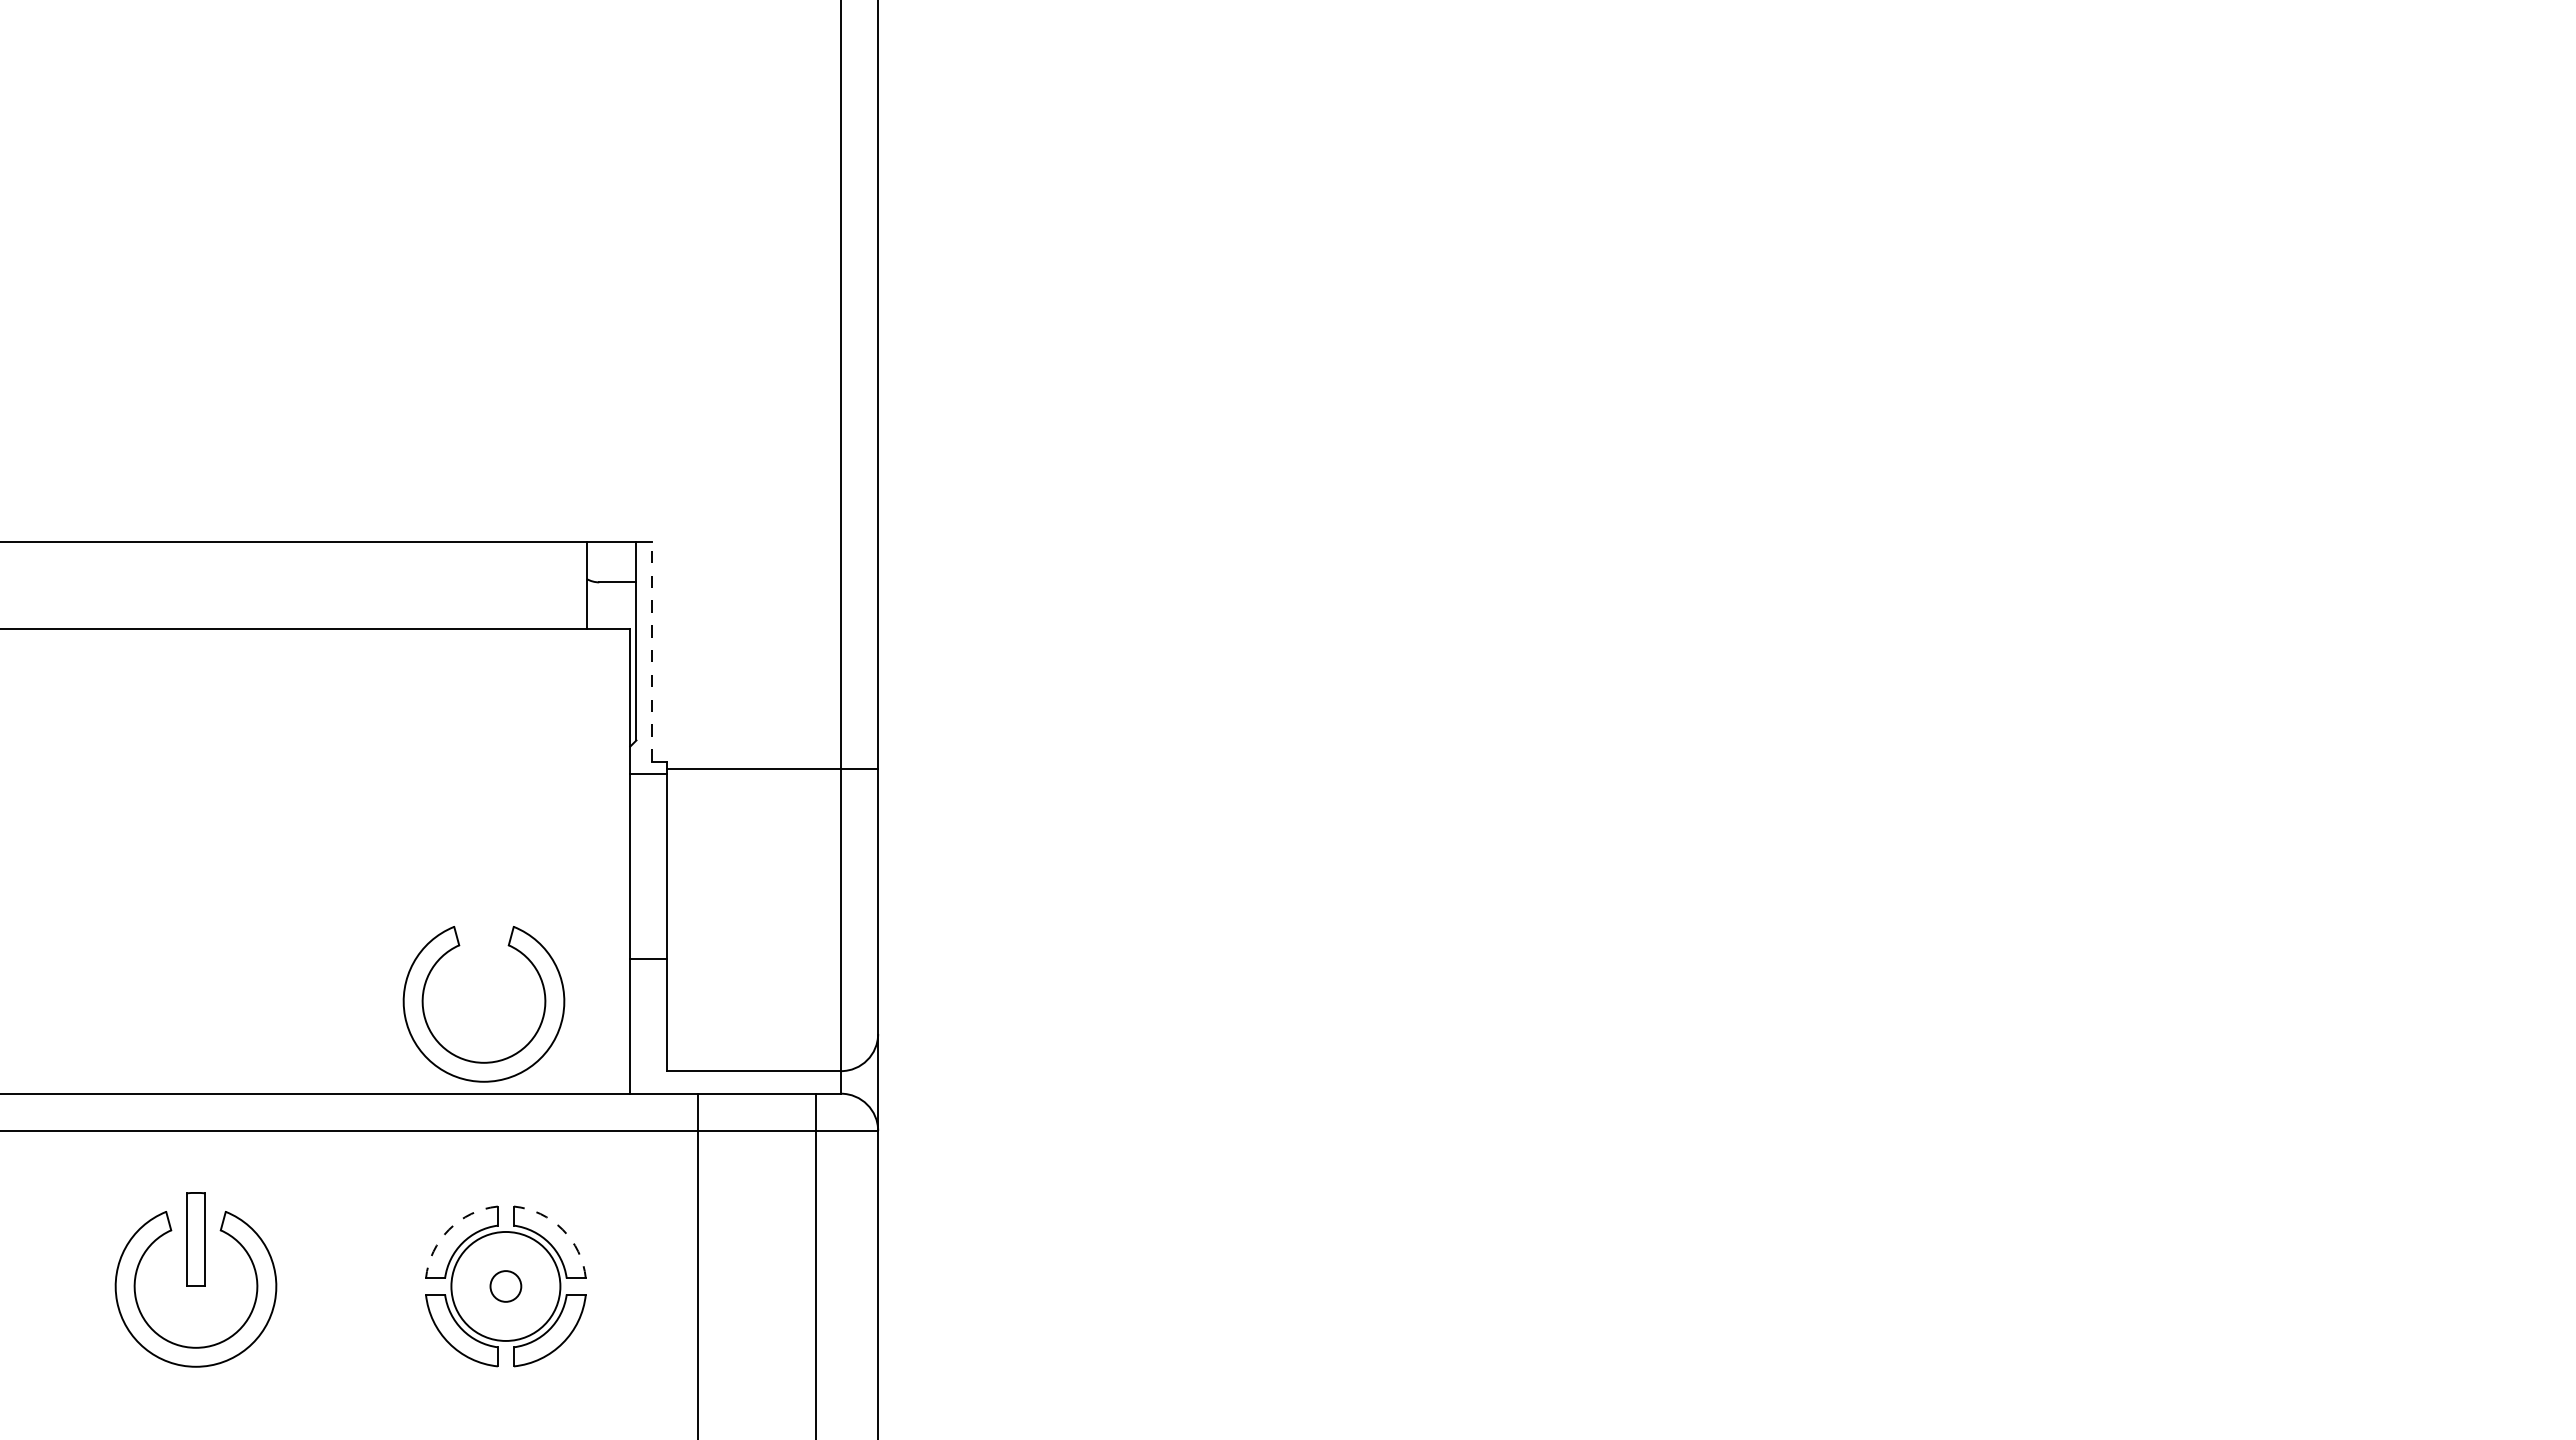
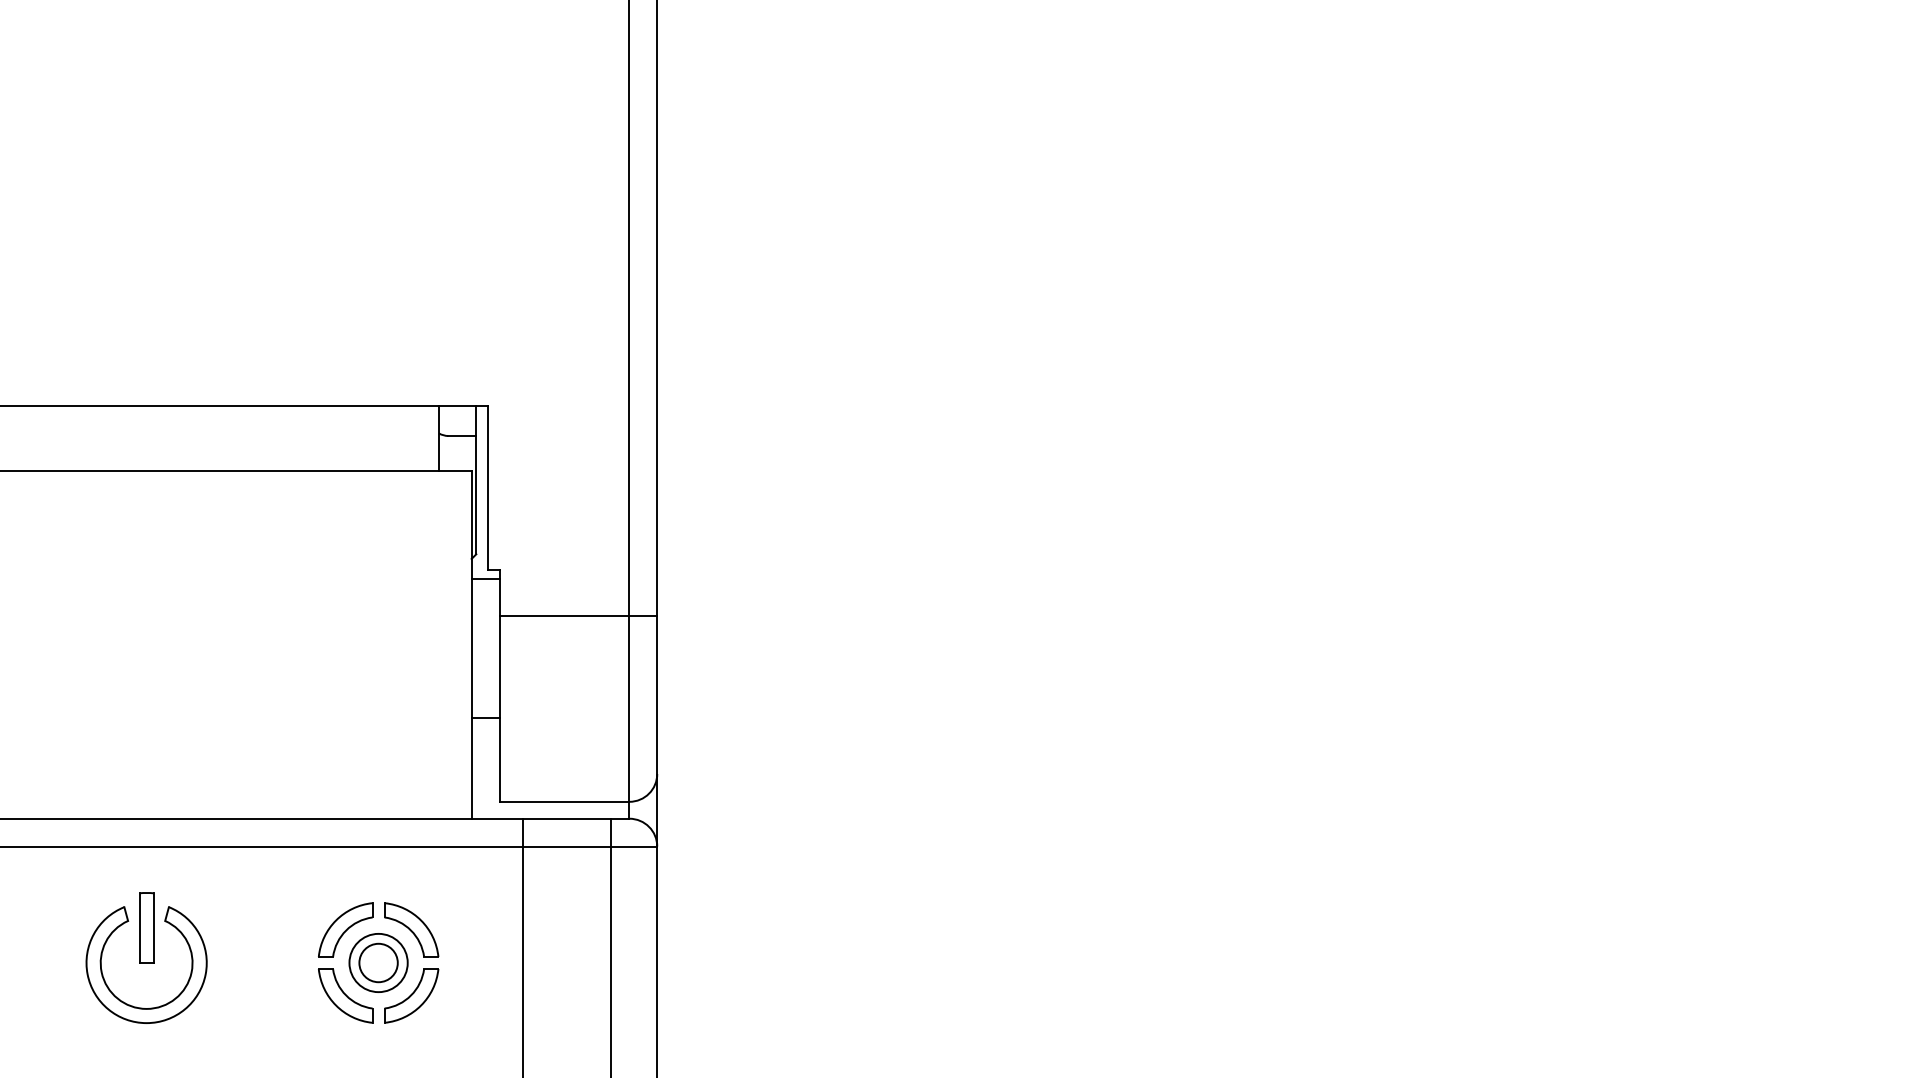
line: (651, 651) -> (487, 487), dashed -> solid
line: (772, 769) -> (578, 616), moved
part: (483, 1061) -> (361, 794), removed
arc: (449, 1229) -> (336, 920), dashed -> solid
arc: (562, 1229) -> (420, 920), dashed -> solid
circle: (505, 1286) -> (378, 963), size x0.71
circle: (505, 1286) -> (378, 963), size x1.67

